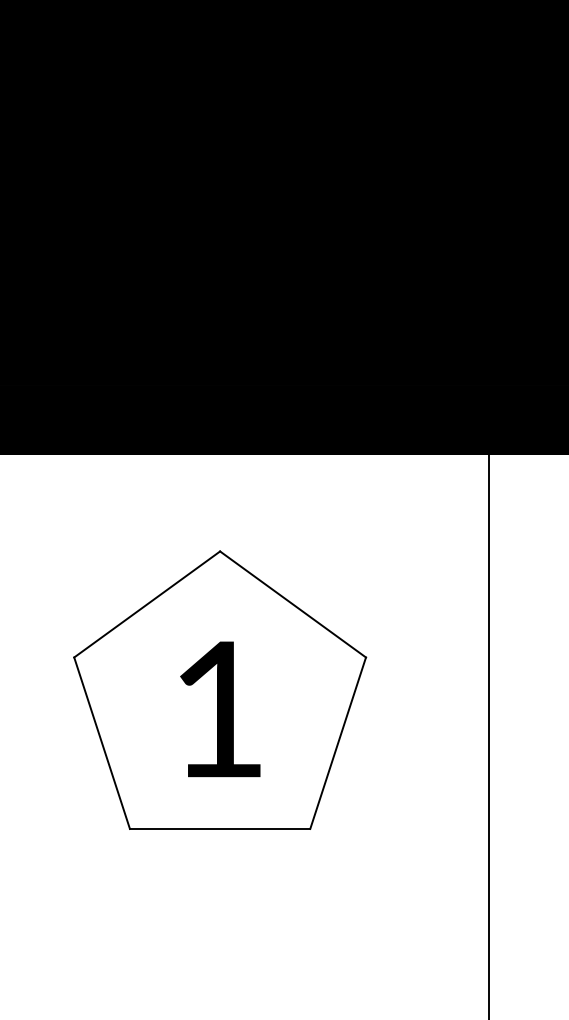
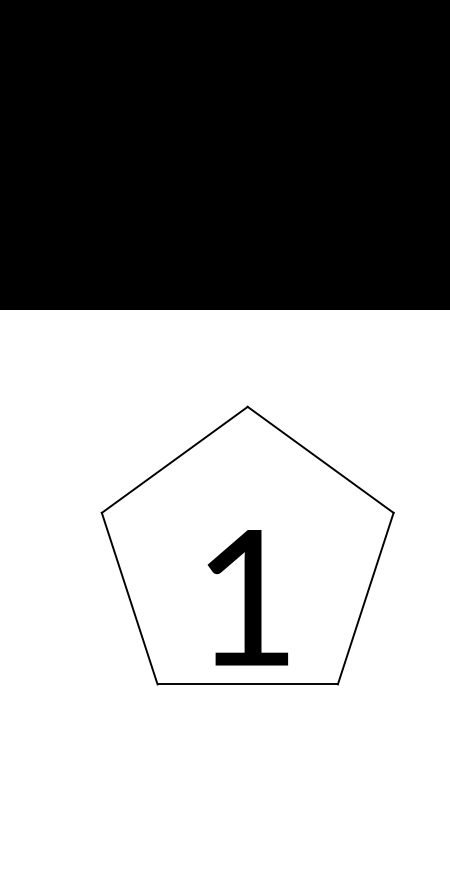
text: (220, 709) -> (248, 597), moved

